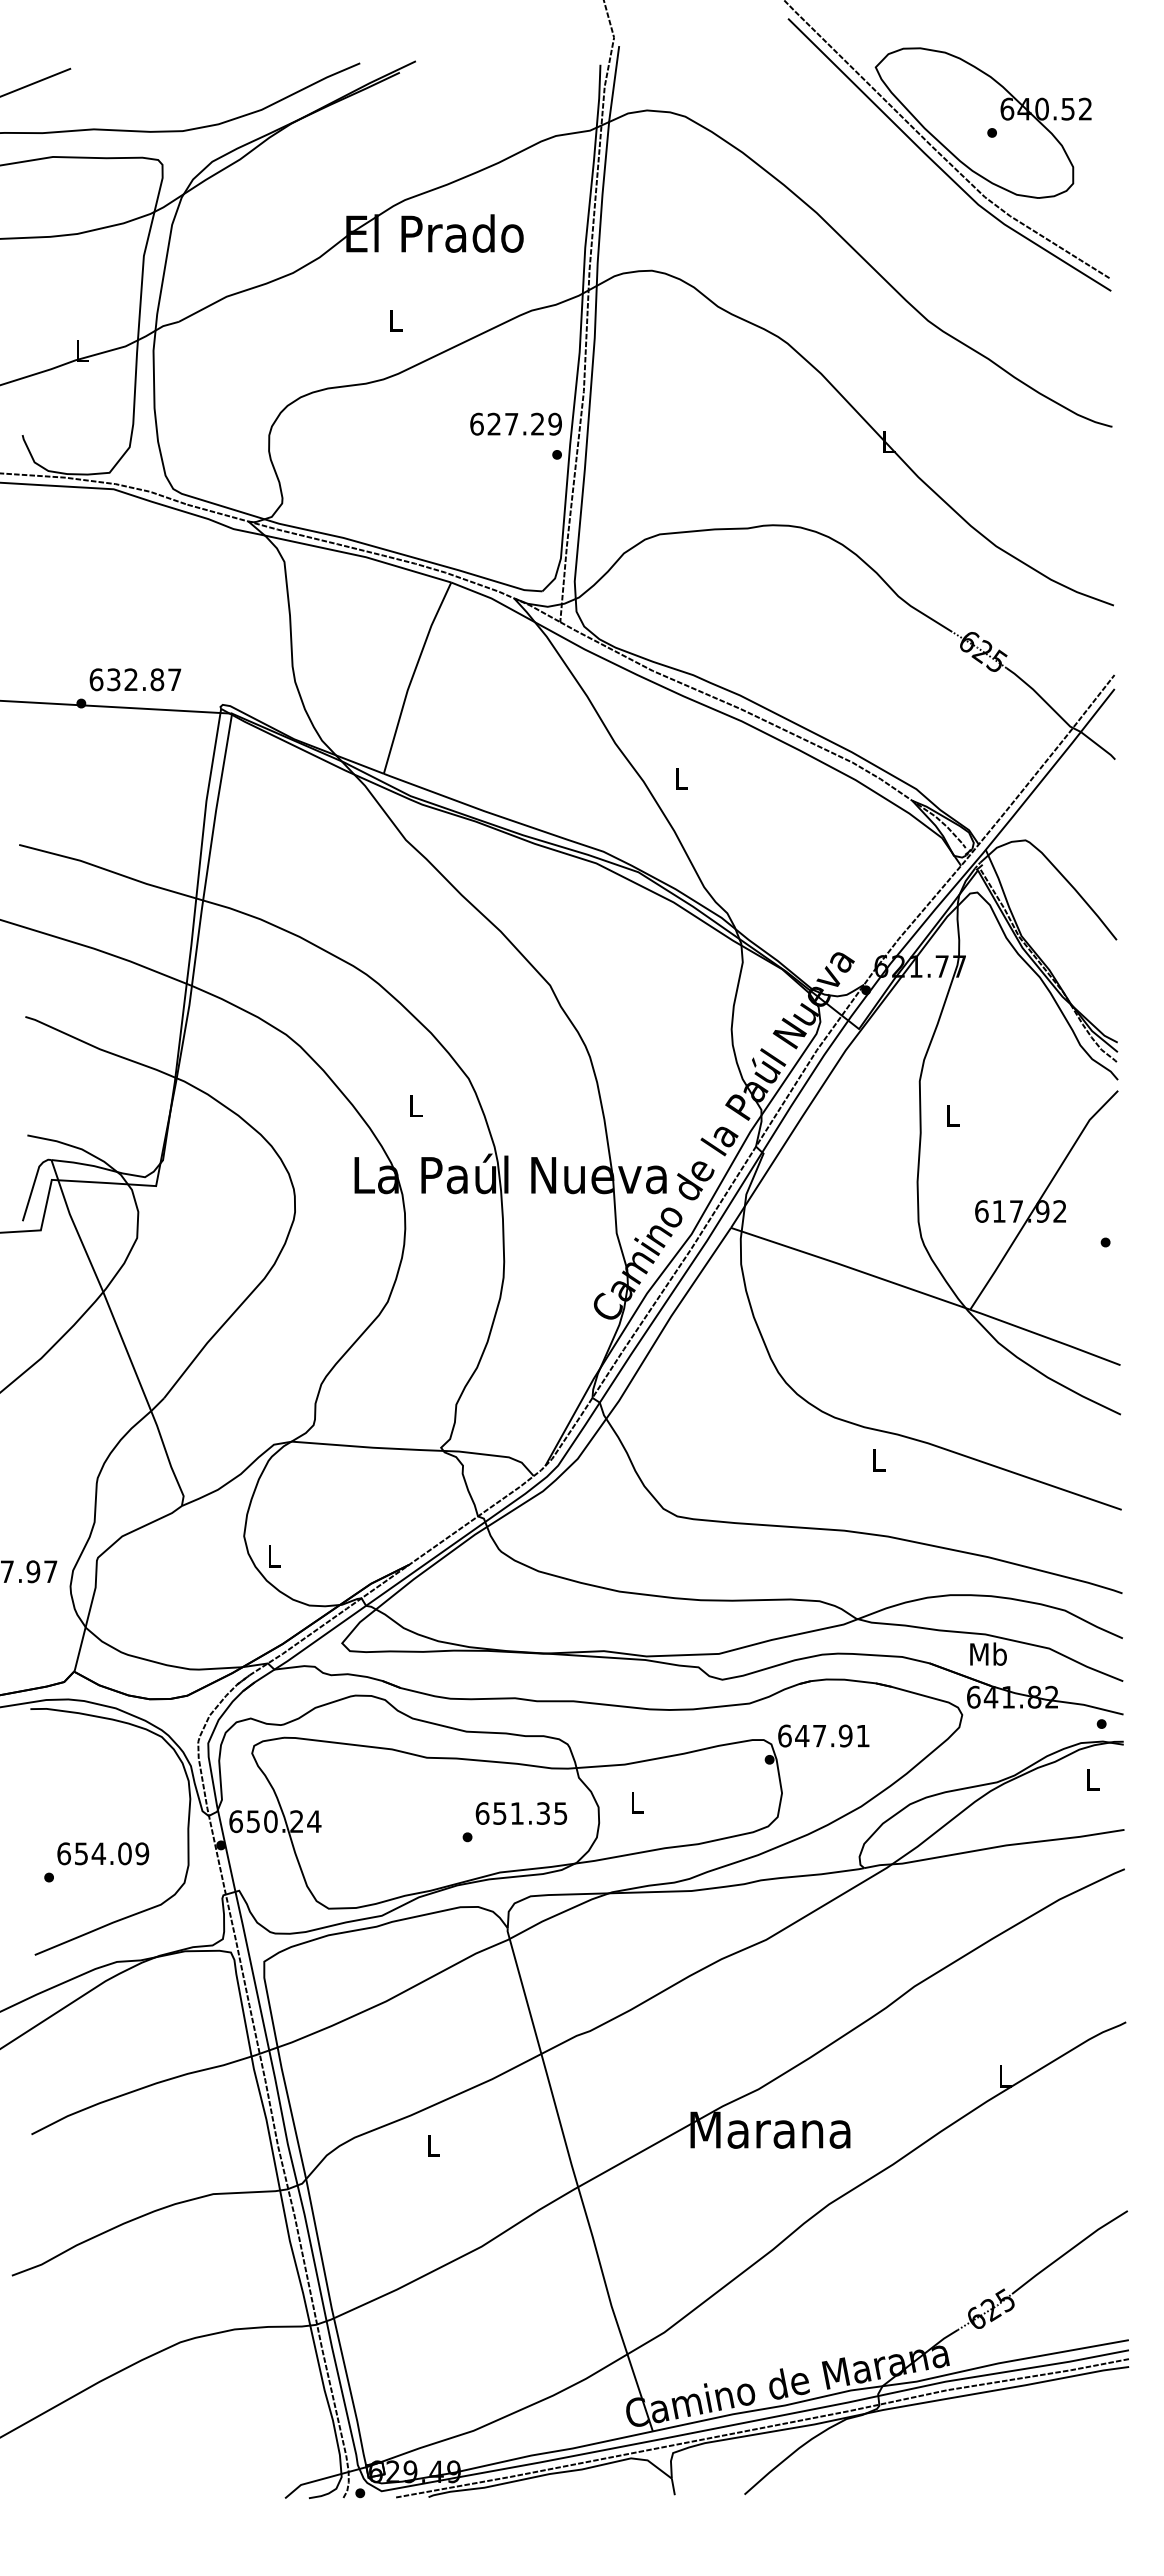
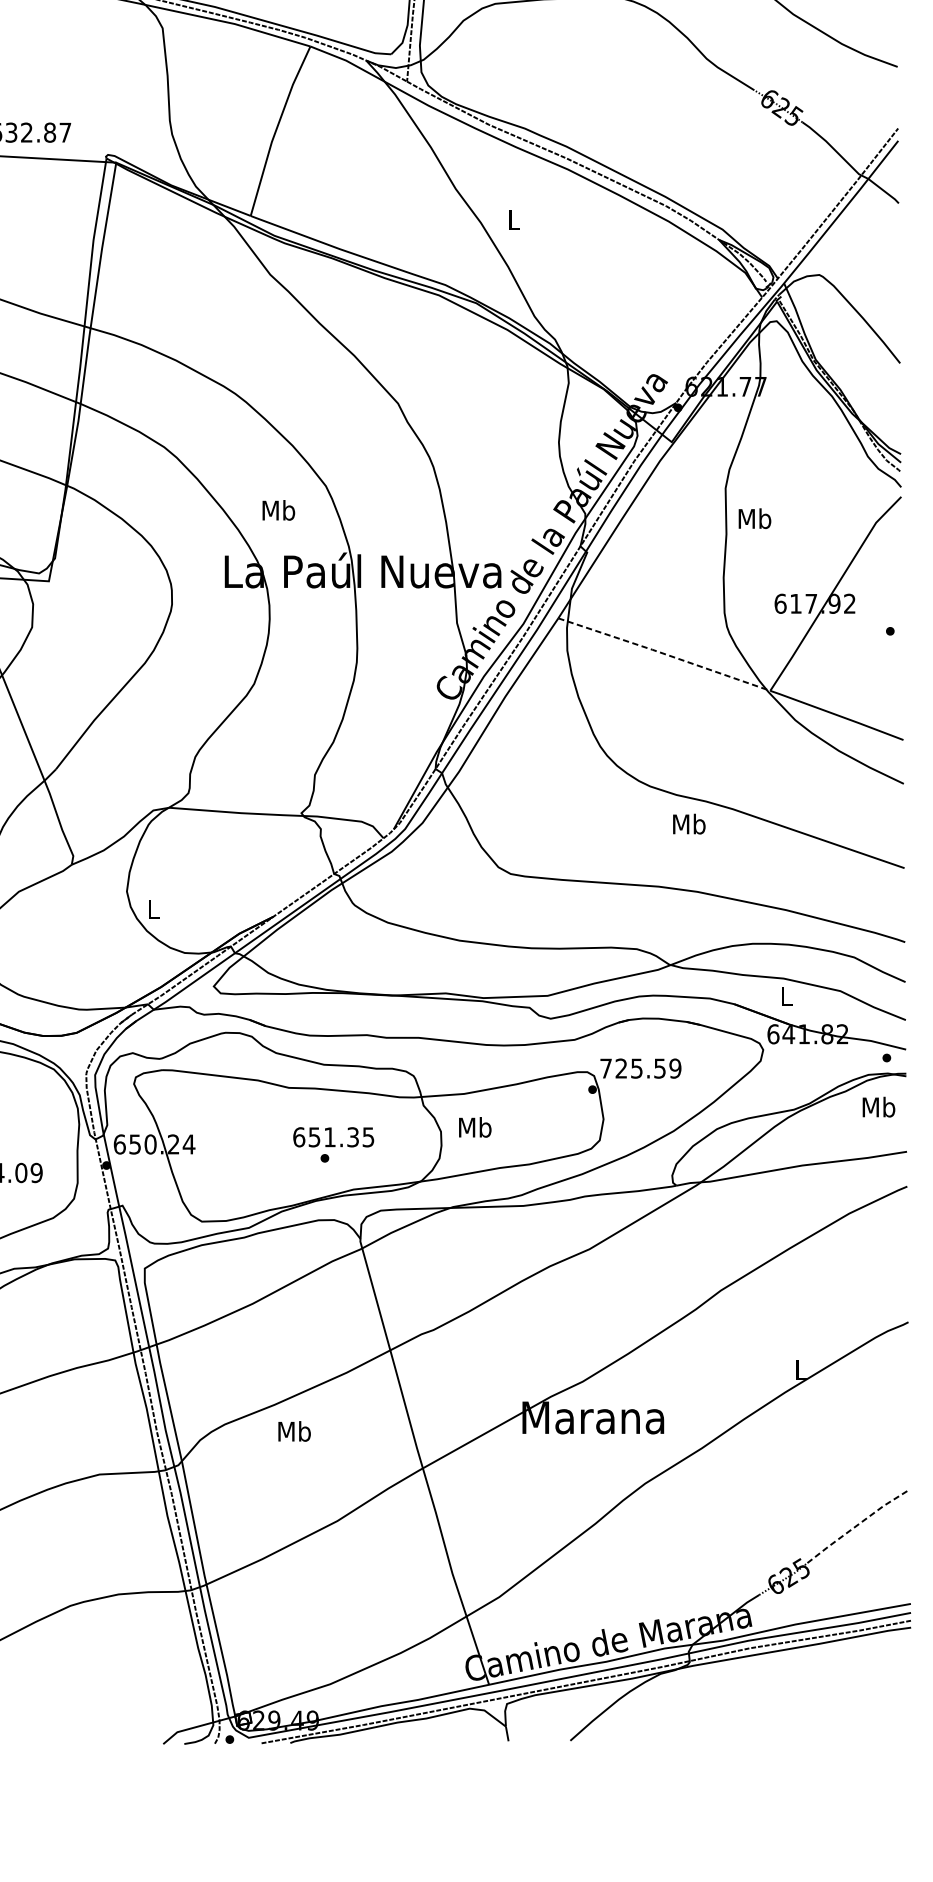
text: (415, 1105) -> (278, 509), L -> Mb
text: (952, 1115) -> (754, 518), L -> Mb
line: (850, 1267) -> (664, 653), solid -> dashed
text: (878, 1459) -> (689, 823), L -> Mb
text: (988, 1653) -> (786, 995), Mb -> L
text: (823, 1735) -> (640, 1068), 647.91 -> 725.59
text: (1092, 1779) -> (878, 1107), L -> Mb
text: (637, 1802) -> (475, 1127), L -> Mb
text: (521, 1813) -> (333, 1137), moved
text: (433, 2145) -> (294, 1431), L -> Mb
line: (1068, 2251) -> (857, 1525), solid -> dashed

